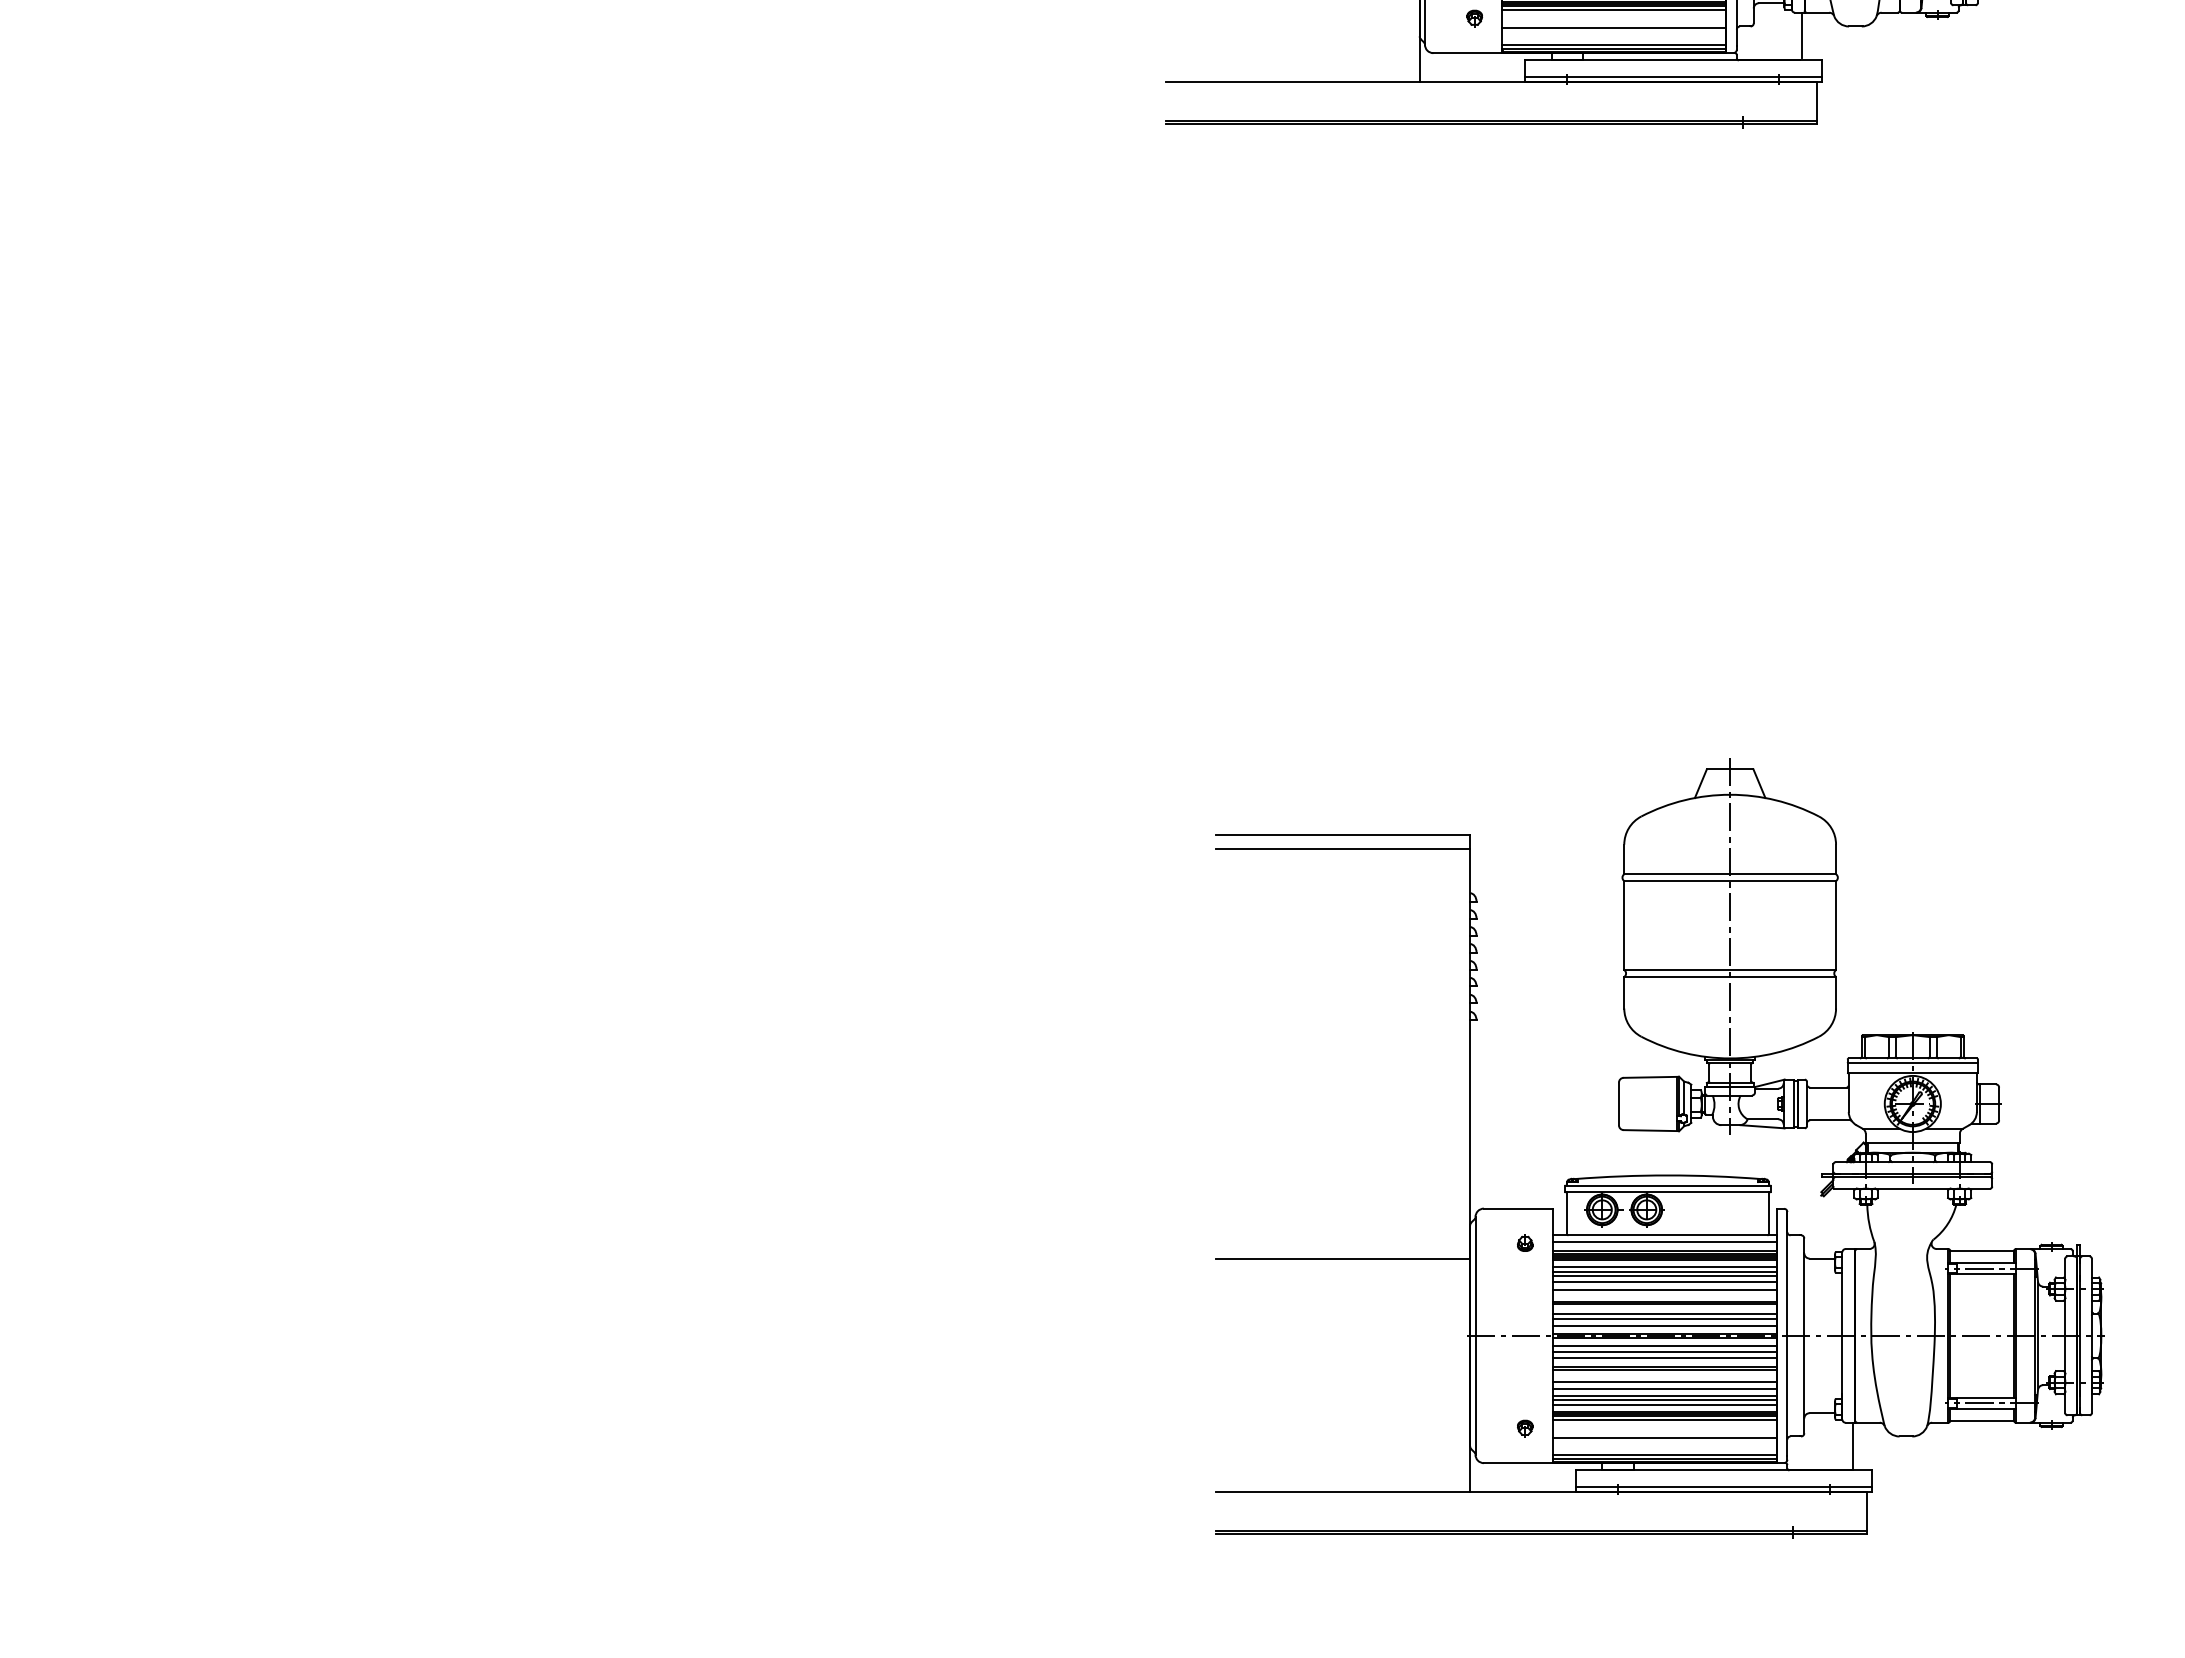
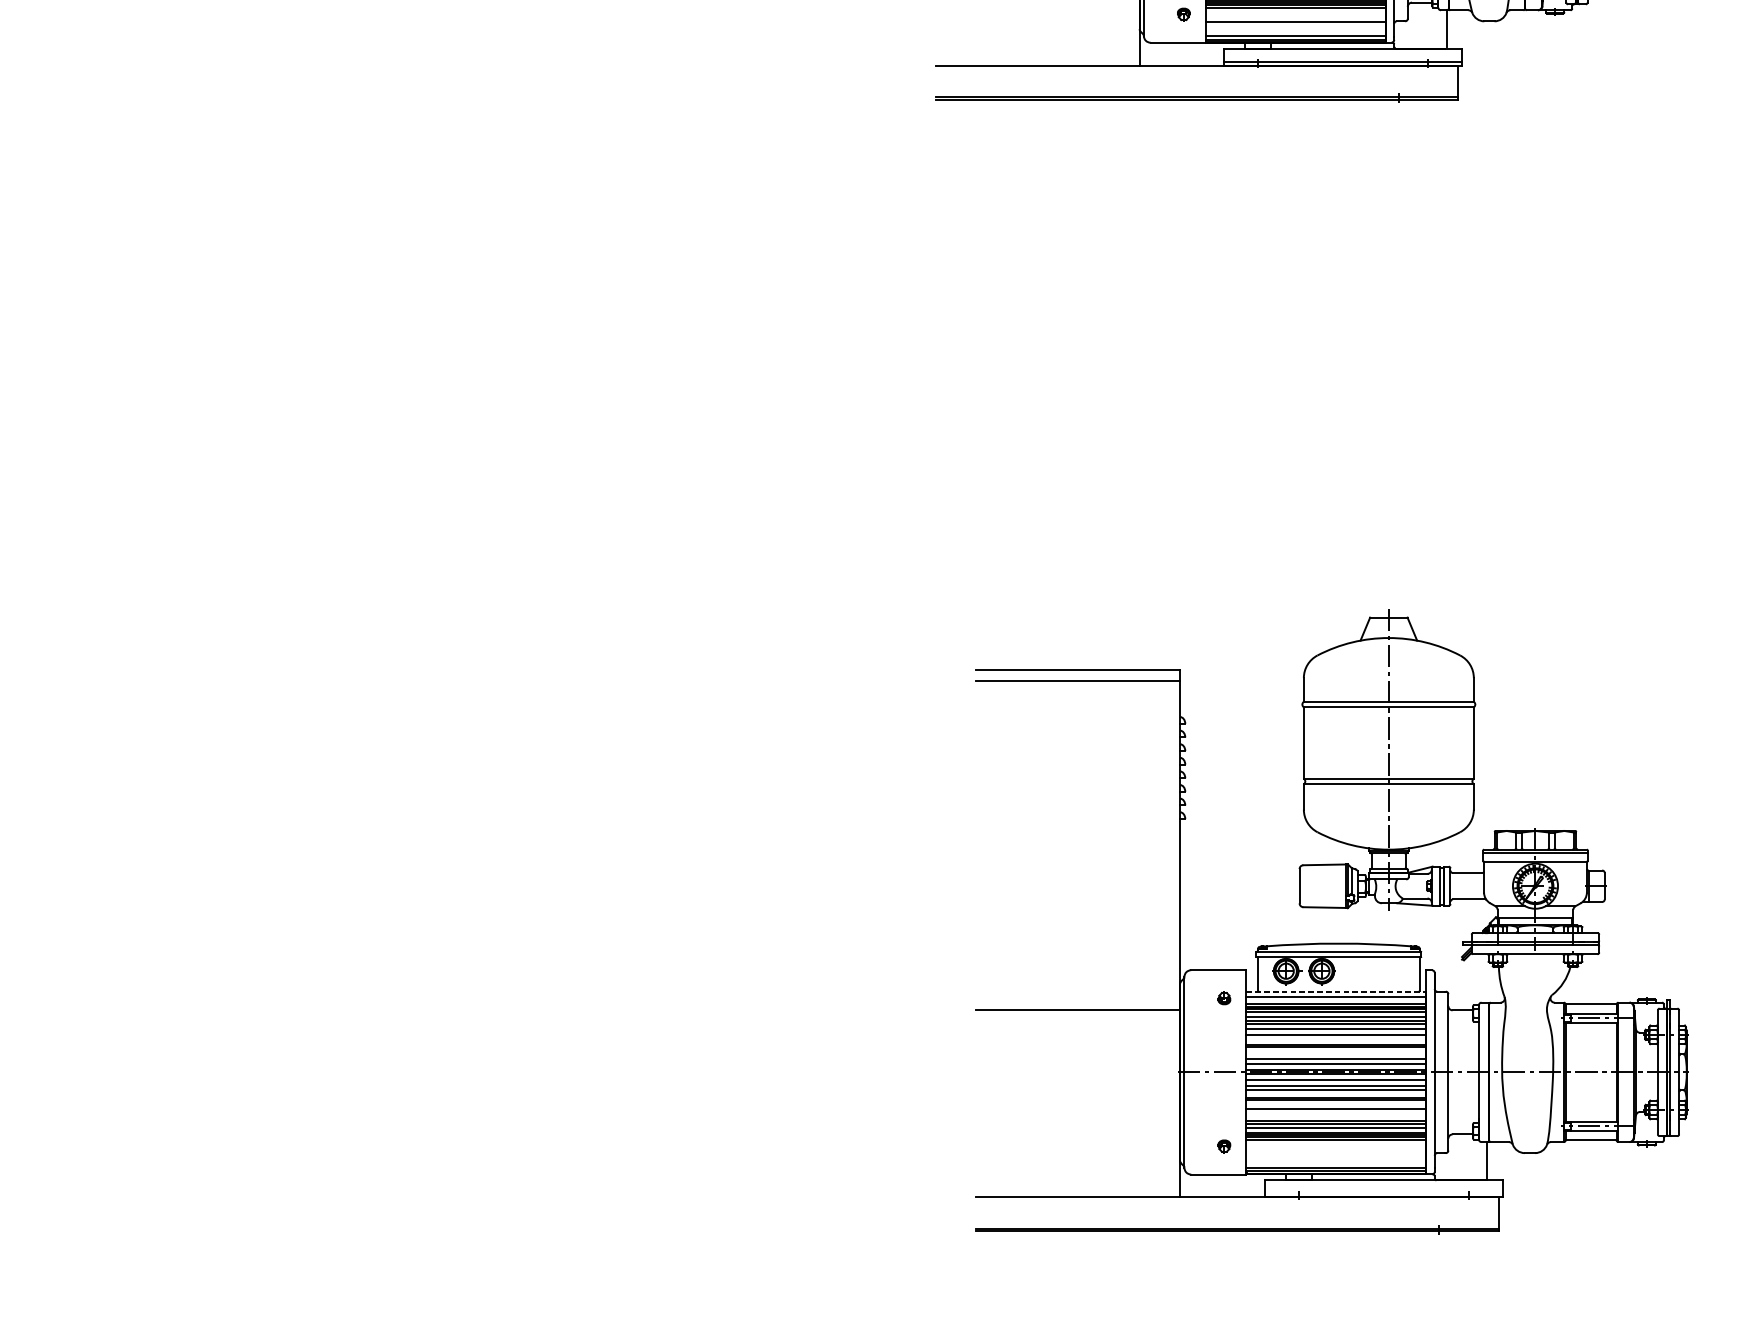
line: (1664, 1235) -> (1336, 991), solid -> dashed
line: (1664, 1313) -> (1336, 1054), removed
line: (1664, 1389) -> (1336, 1115), removed
line: (1664, 1437) -> (1336, 1153), removed
line: (1723, 1486) -> (1383, 1193), removed

